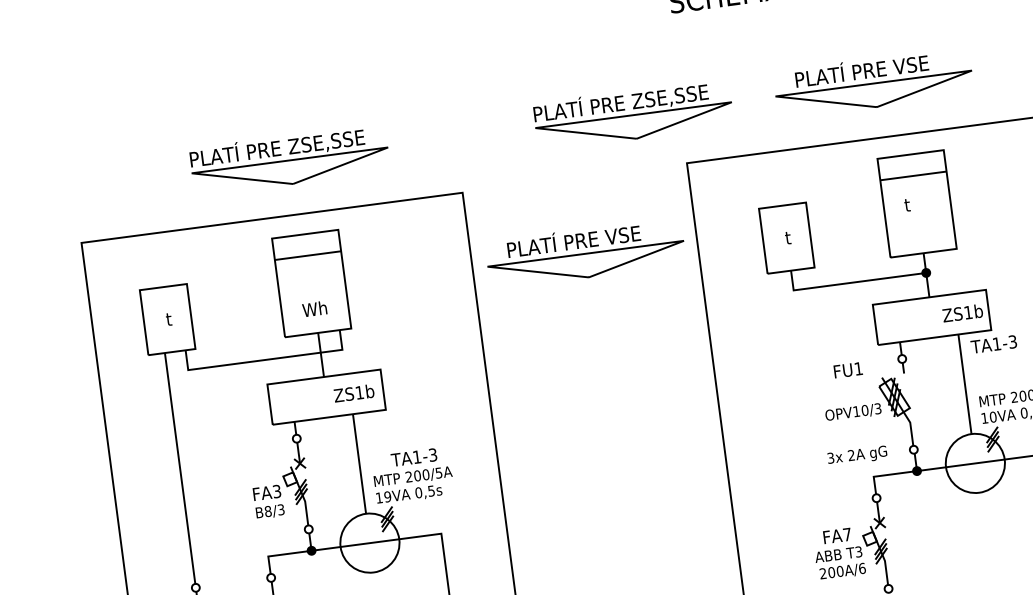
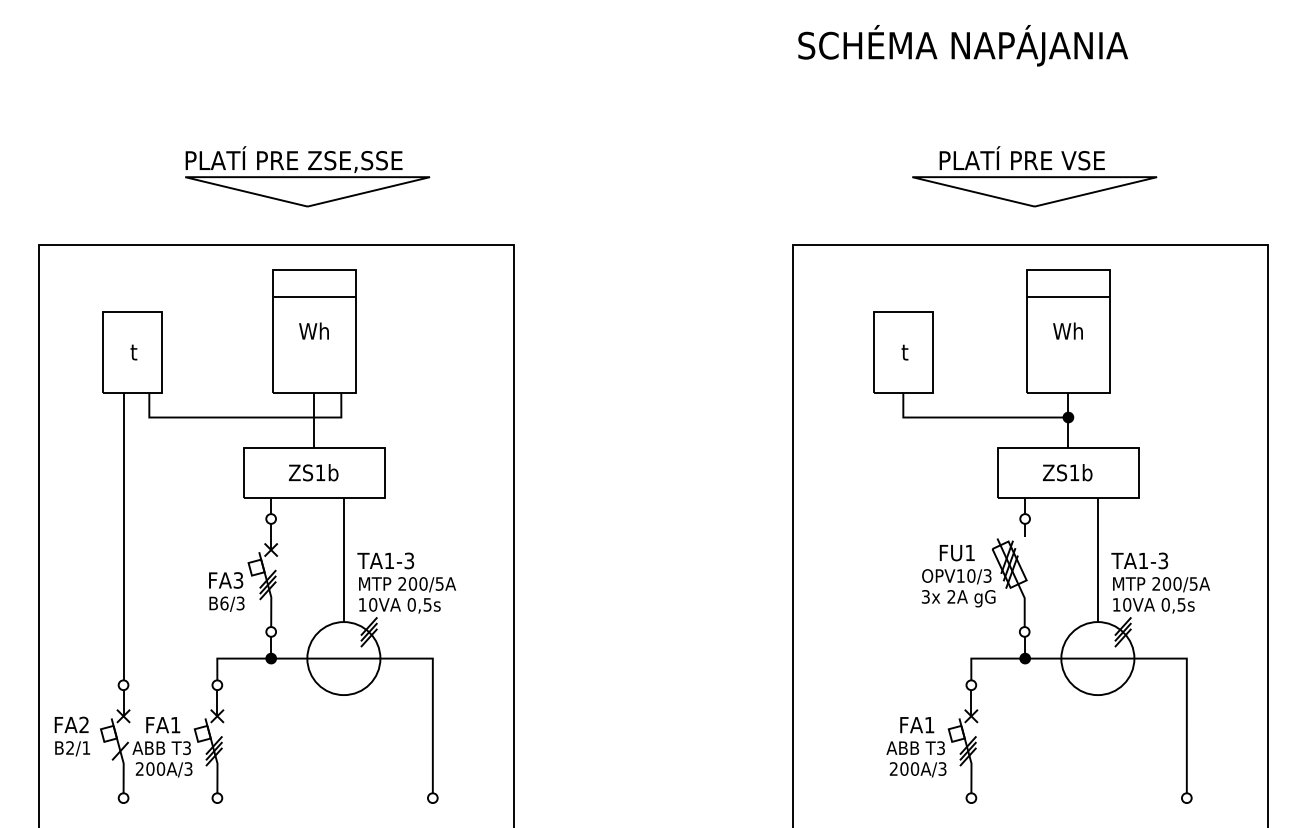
part: (633, 114) -> (735, 176), removed
text: (916, 203) -> (1067, 330), t -> Wh
part: (585, 253) -> (654, 338), removed
text: (314, 308) -> (313, 330), moved
text: (962, 313) -> (1067, 472), moved
text: (993, 344) -> (1139, 560), moved
text: (847, 370) -> (956, 553), moved
text: (353, 393) -> (313, 472), moved
text: (857, 456) -> (958, 598), moved
text: (413, 457) -> (385, 560), moved
text: (388, 496) -> (373, 604), 19VA -> 10VA
text: (268, 511) -> (224, 603), B8/3 -> B6/3
text: (847, 534) -> (929, 725), FA7 -> FA1
text: (862, 568) -> (942, 768), 200A/6 -> 200A/3

